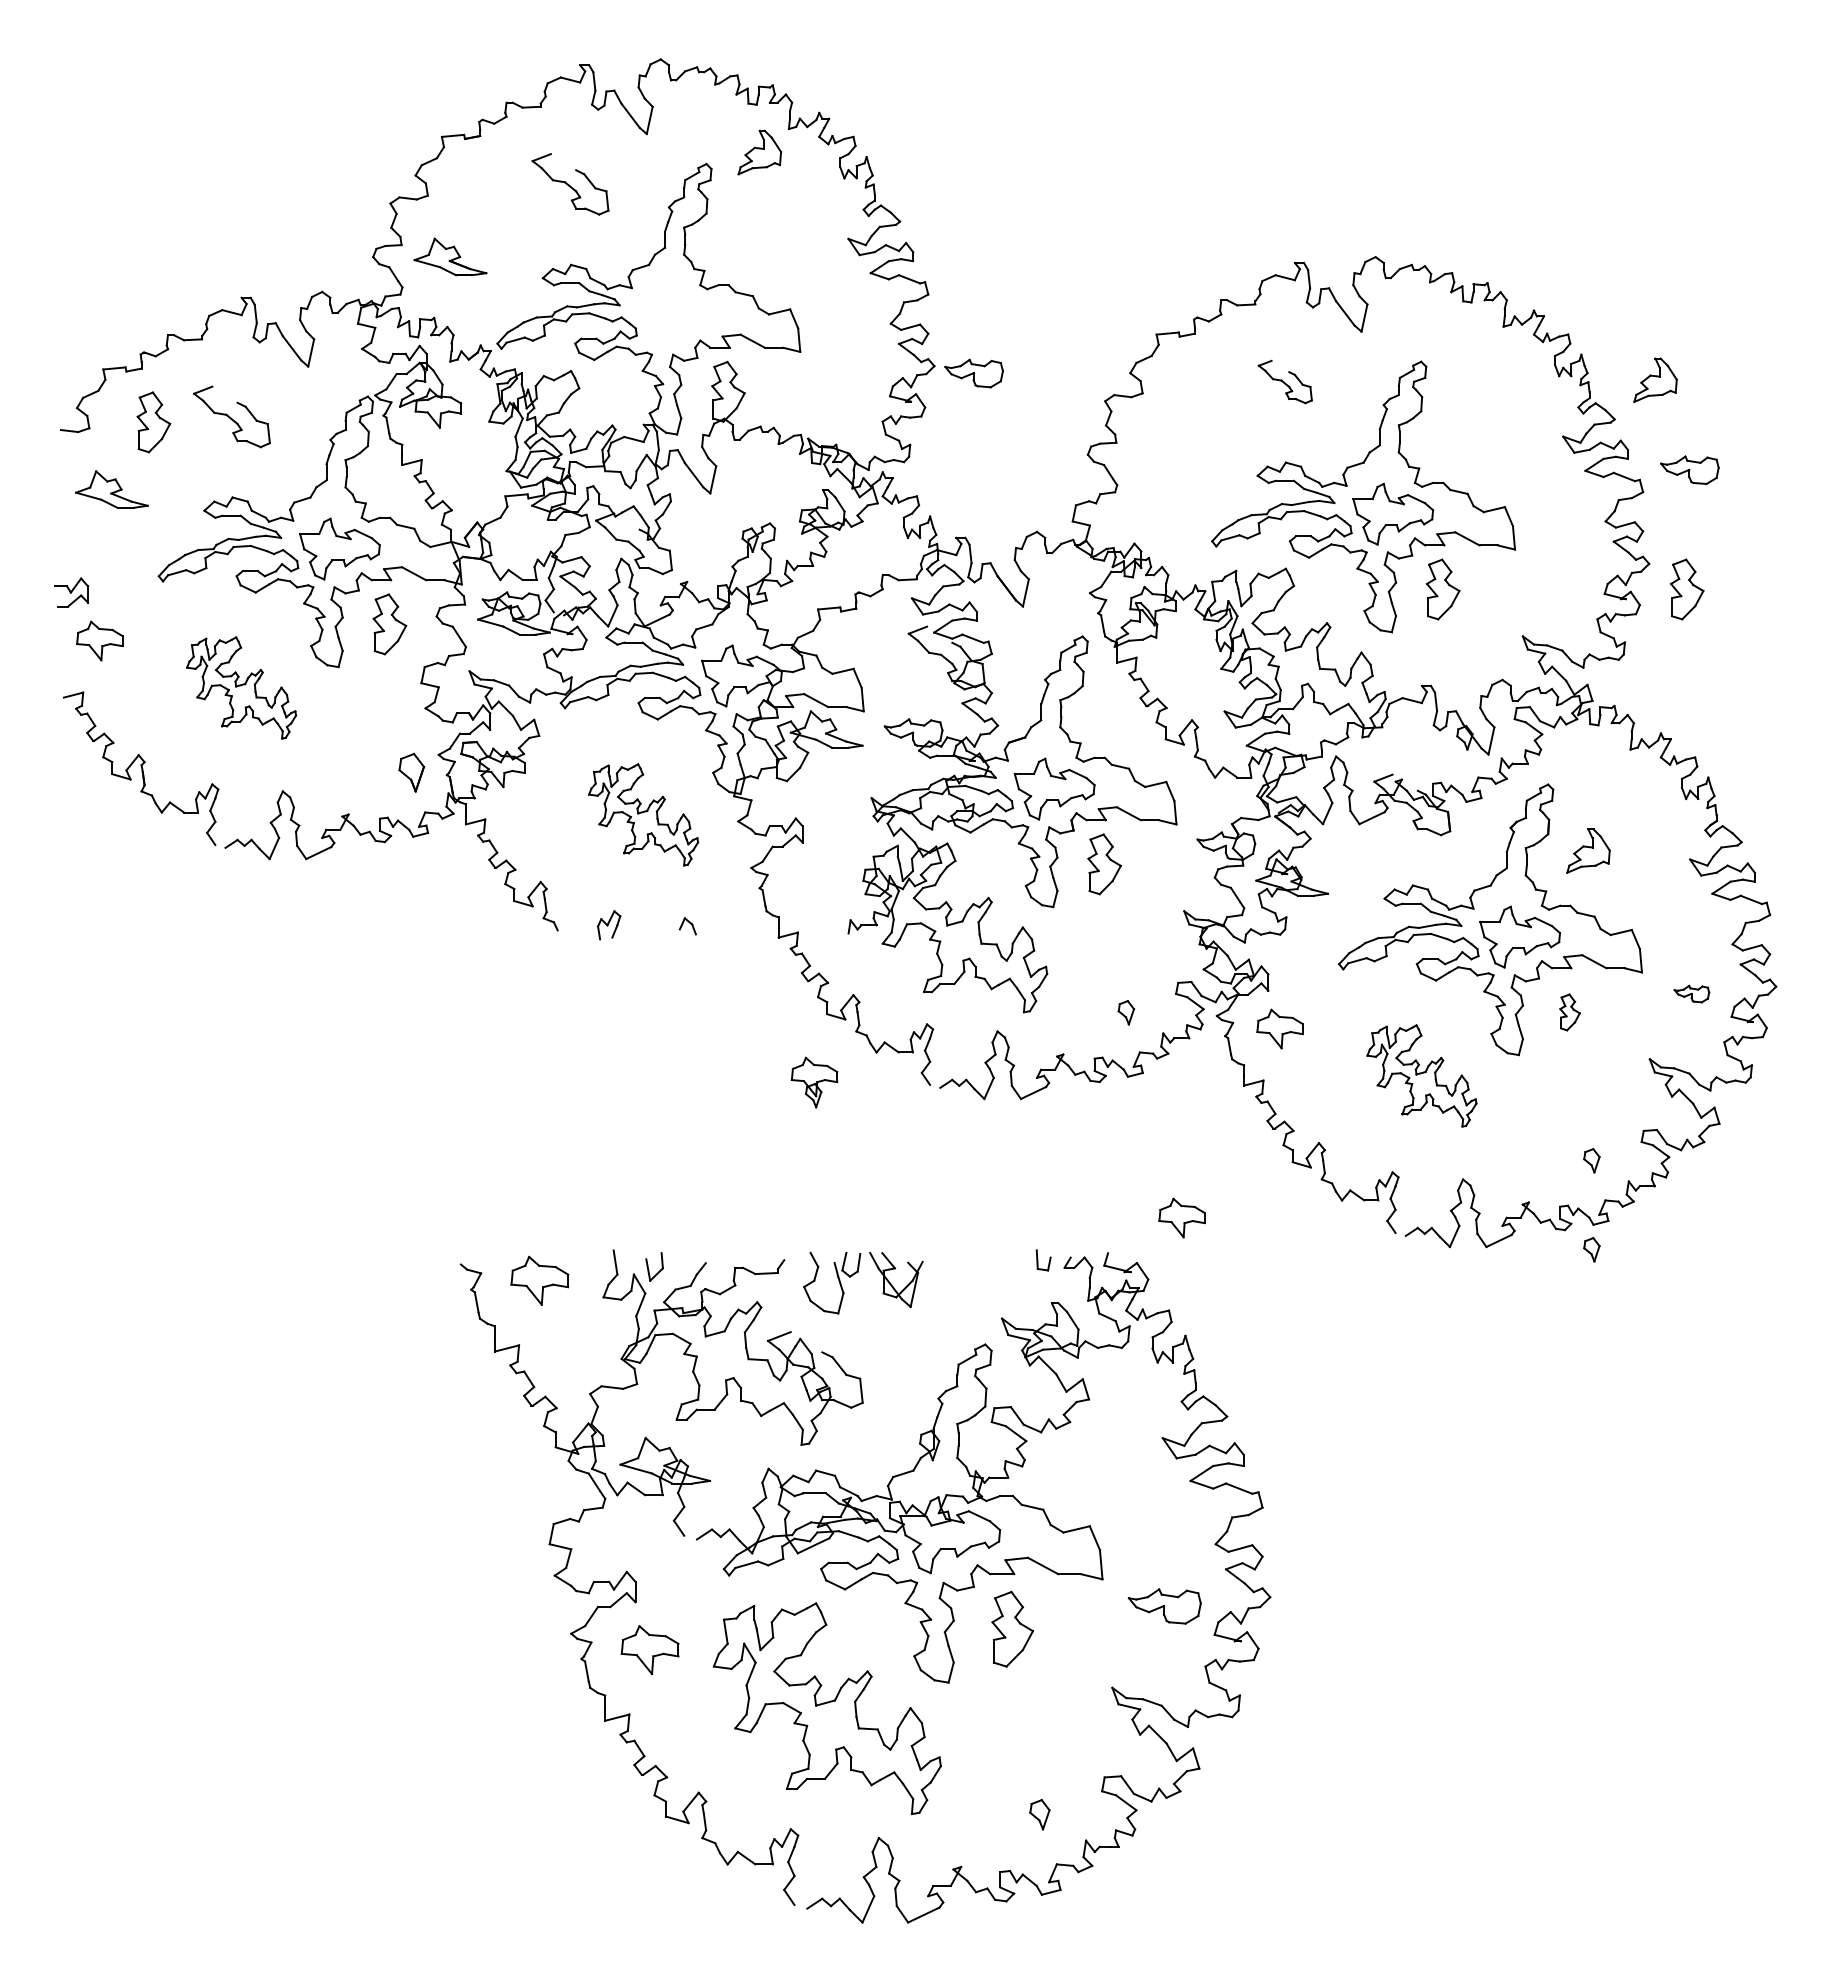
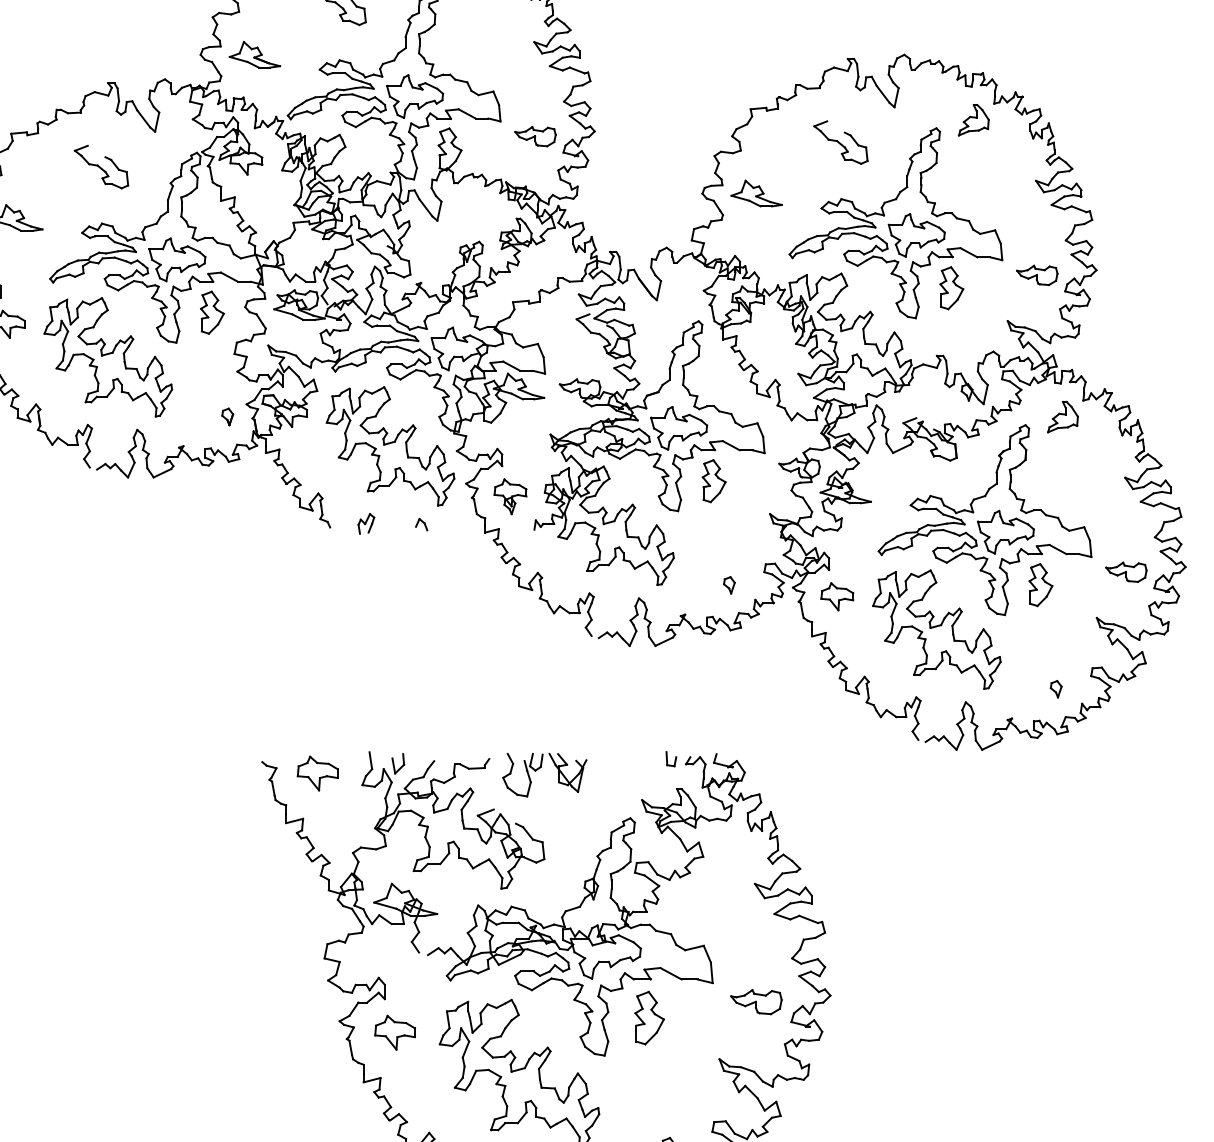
part: (678, 316) -> (415, 96), added
part: (973, 373) -> (535, 136), moved
part: (1655, 379) -> (973, 119), moved
part: (1285, 381) -> (841, 142), size x1.43
part: (153, 422) -> (46, 170), removed
part: (1164, 454) -> (756, 193), added
part: (1689, 469) -> (1037, 274), moved
part: (1686, 589) -> (1122, 288), removed
part: (241, 687) -> (108, 357), size x1.67
part: (411, 772) -> (227, 416), size x0.62
part: (643, 814) -> (390, 446), size x1.67
part: (1588, 850) -> (1062, 416), moved
part: (1691, 993) -> (1126, 571), size x1.67
part: (1569, 1012) -> (1040, 585), size x1.67
part: (1421, 1075) -> (936, 629), size x1.67
part: (814, 1082) -> (510, 496), moved
part: (1181, 1217) -> (768, 729), removed
part: (1591, 1249) -> (1055, 751), removed

